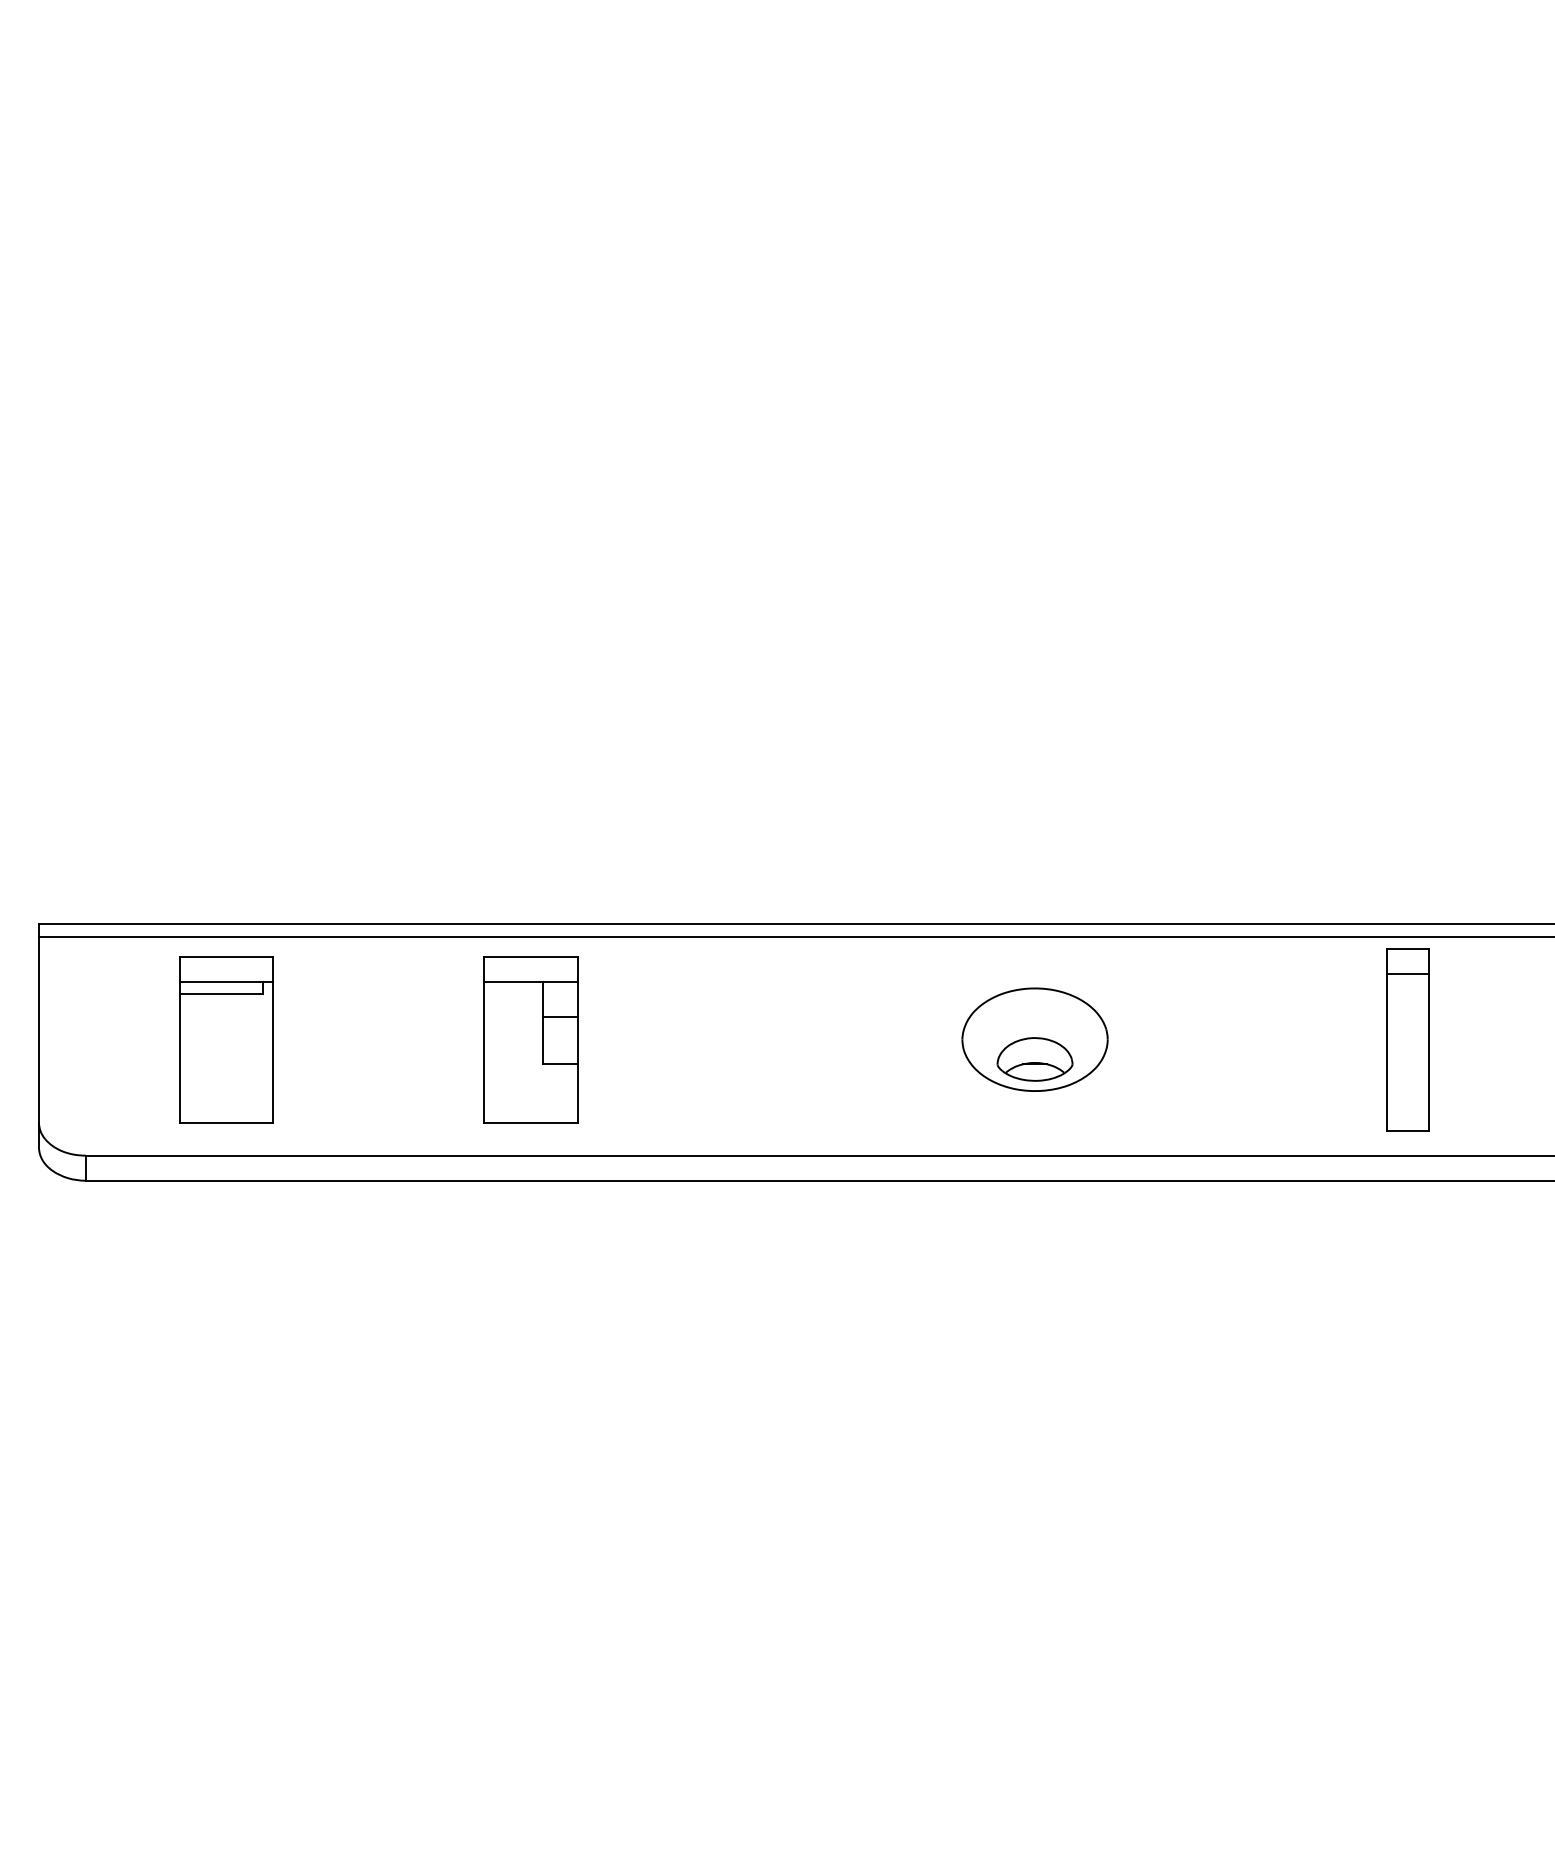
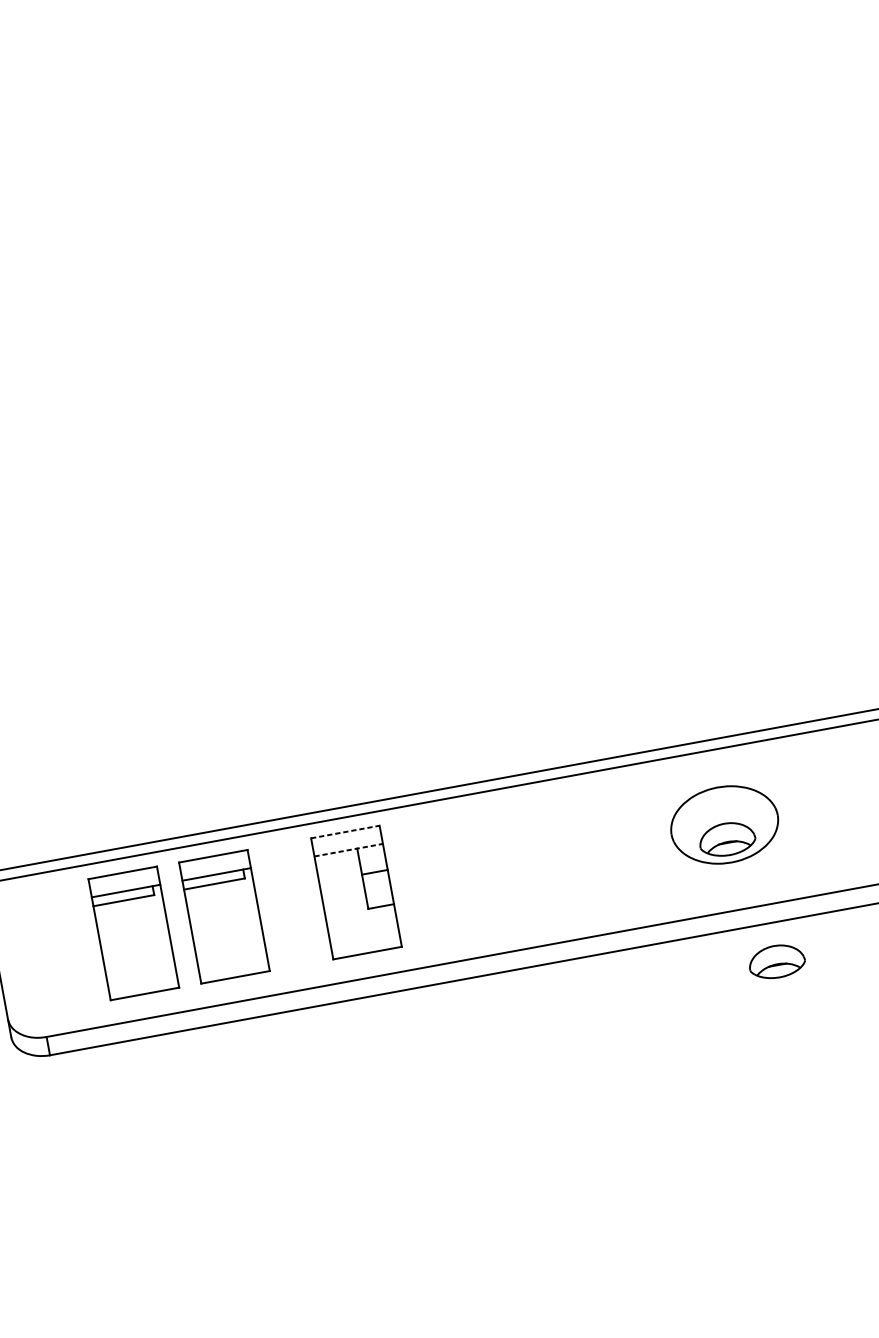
line: (531, 956) -> (345, 831), solid -> dashed
line: (531, 981) -> (348, 849), solid -> dashed
part: (350, 1039) -> (224, 916), added
part: (1070, 1233) -> (776, 961), added

